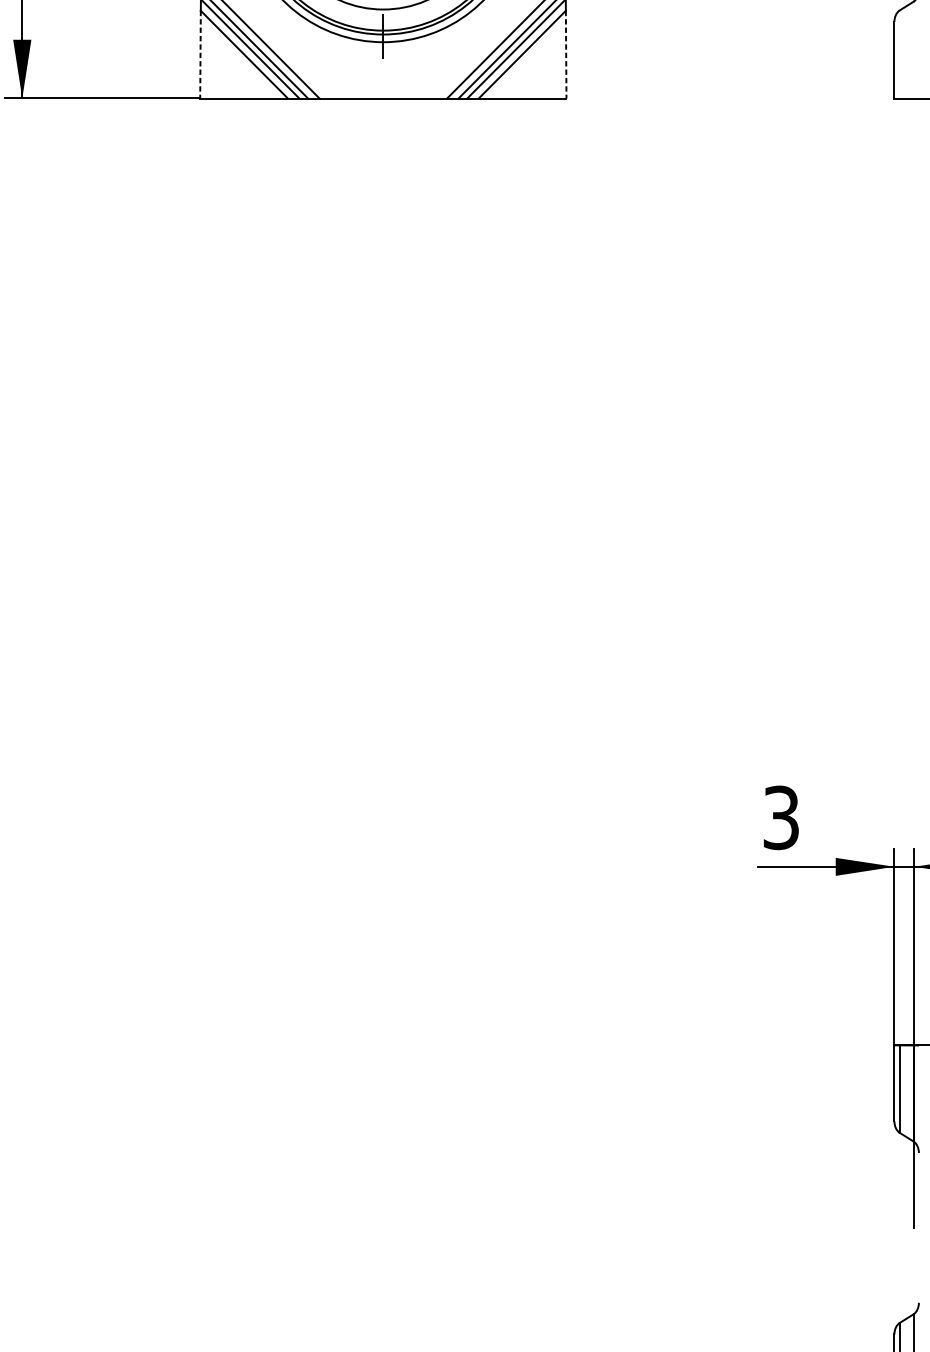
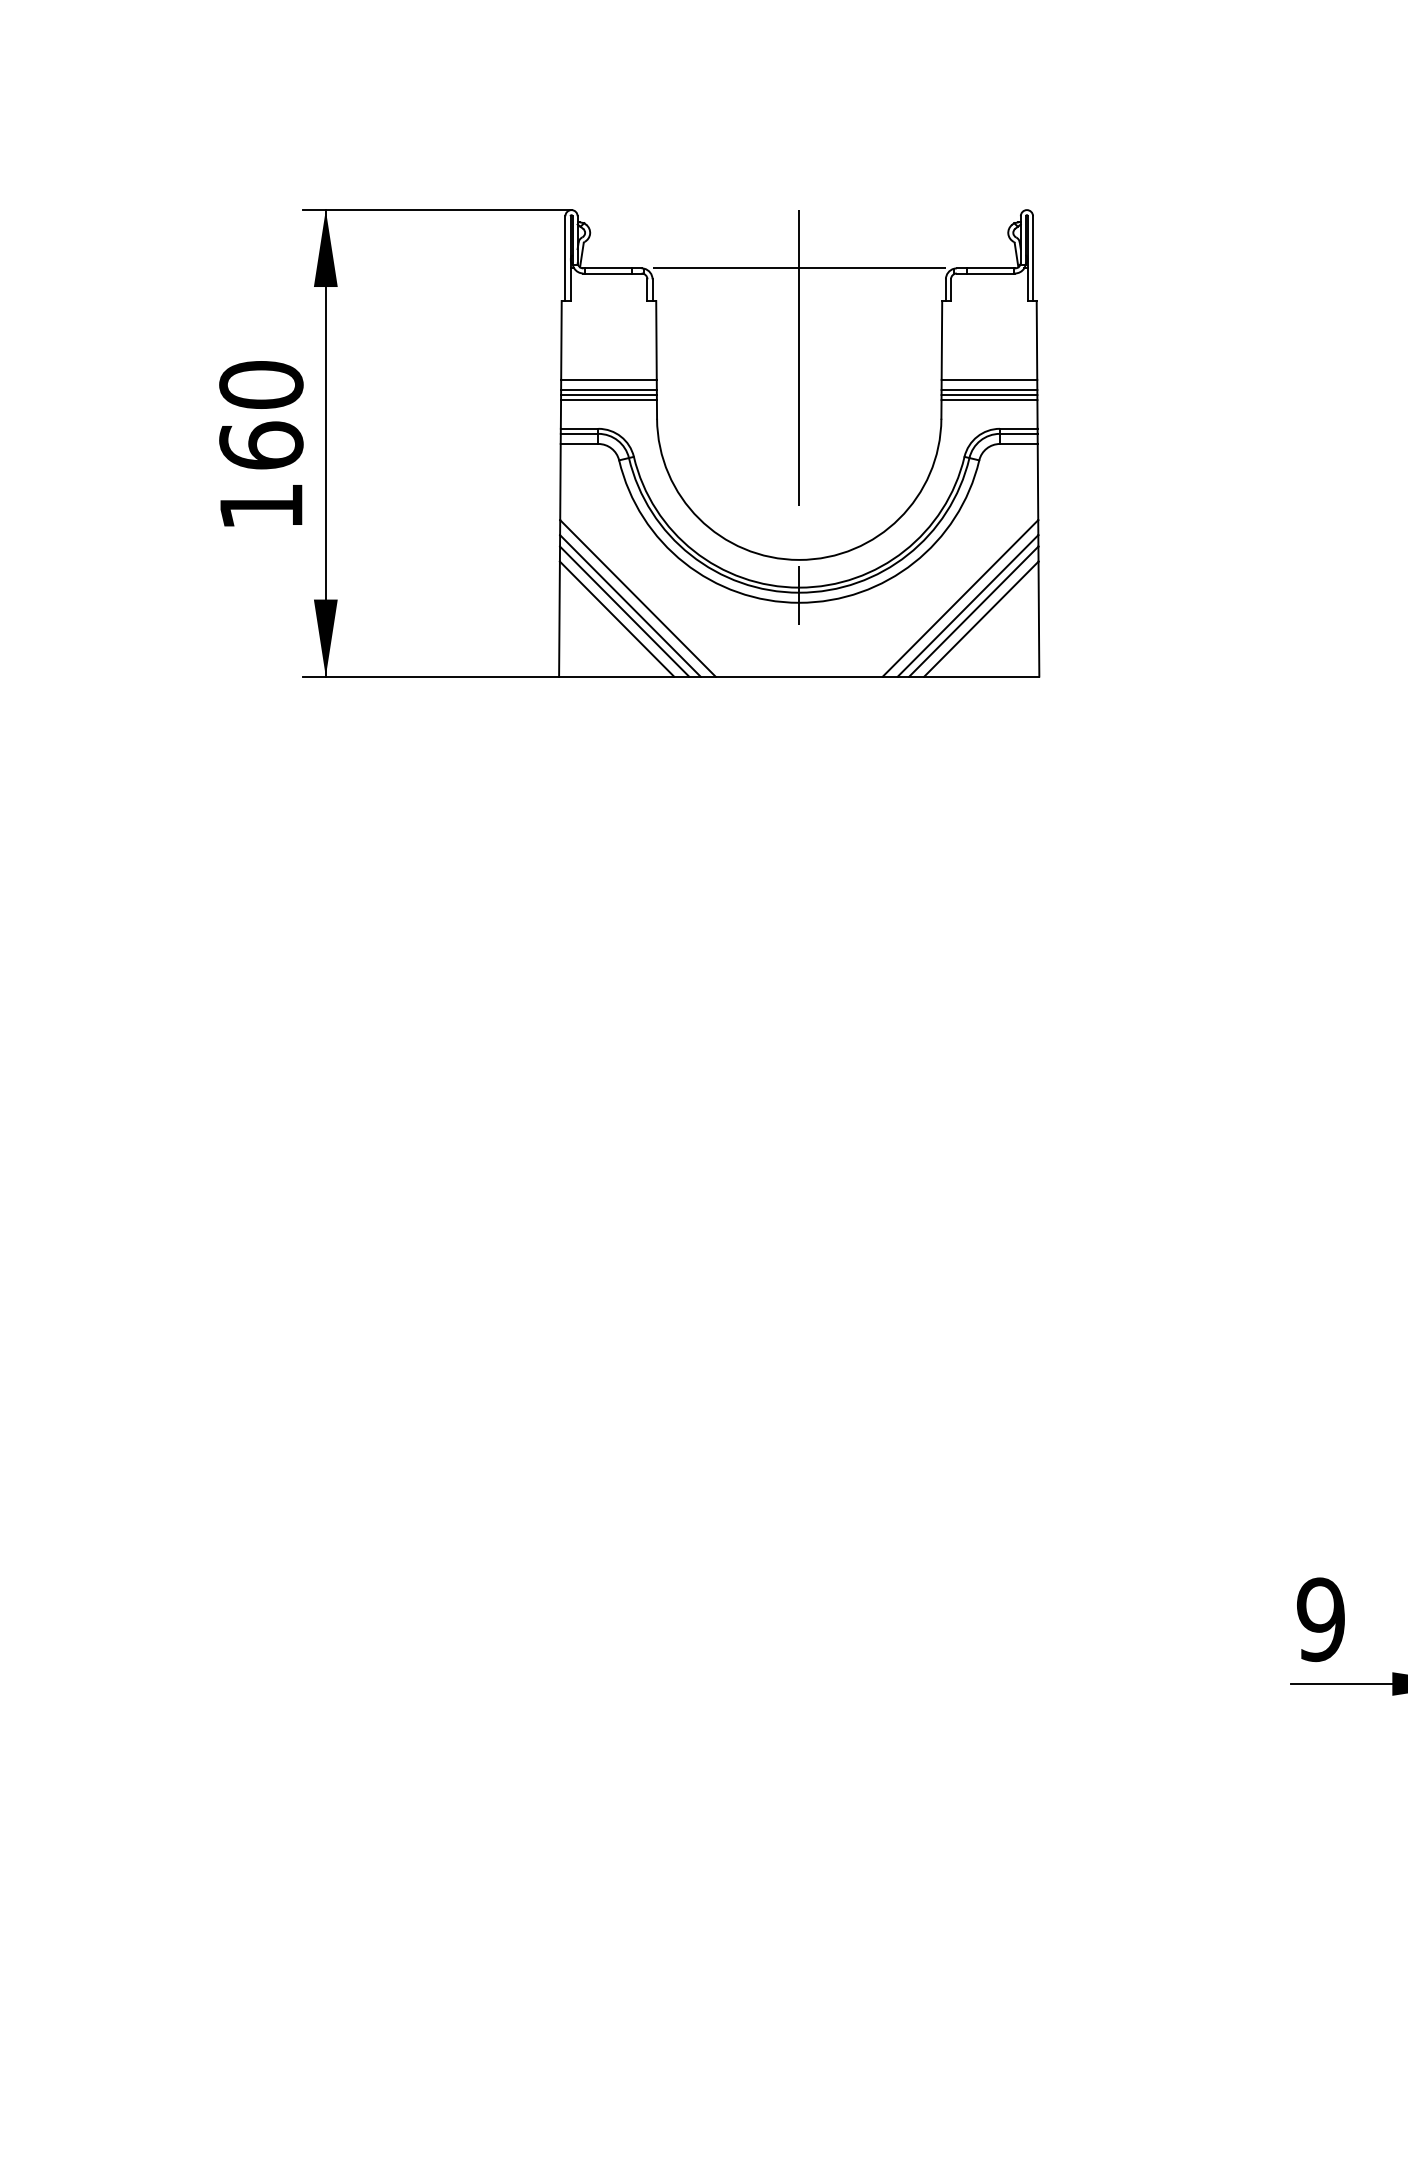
line: (200, 54) -> (559, 619), dashed -> solid
line: (565, 54) -> (1038, 619), dashed -> solid
text: (780, 817) -> (1320, 1619), 3 -> 9

